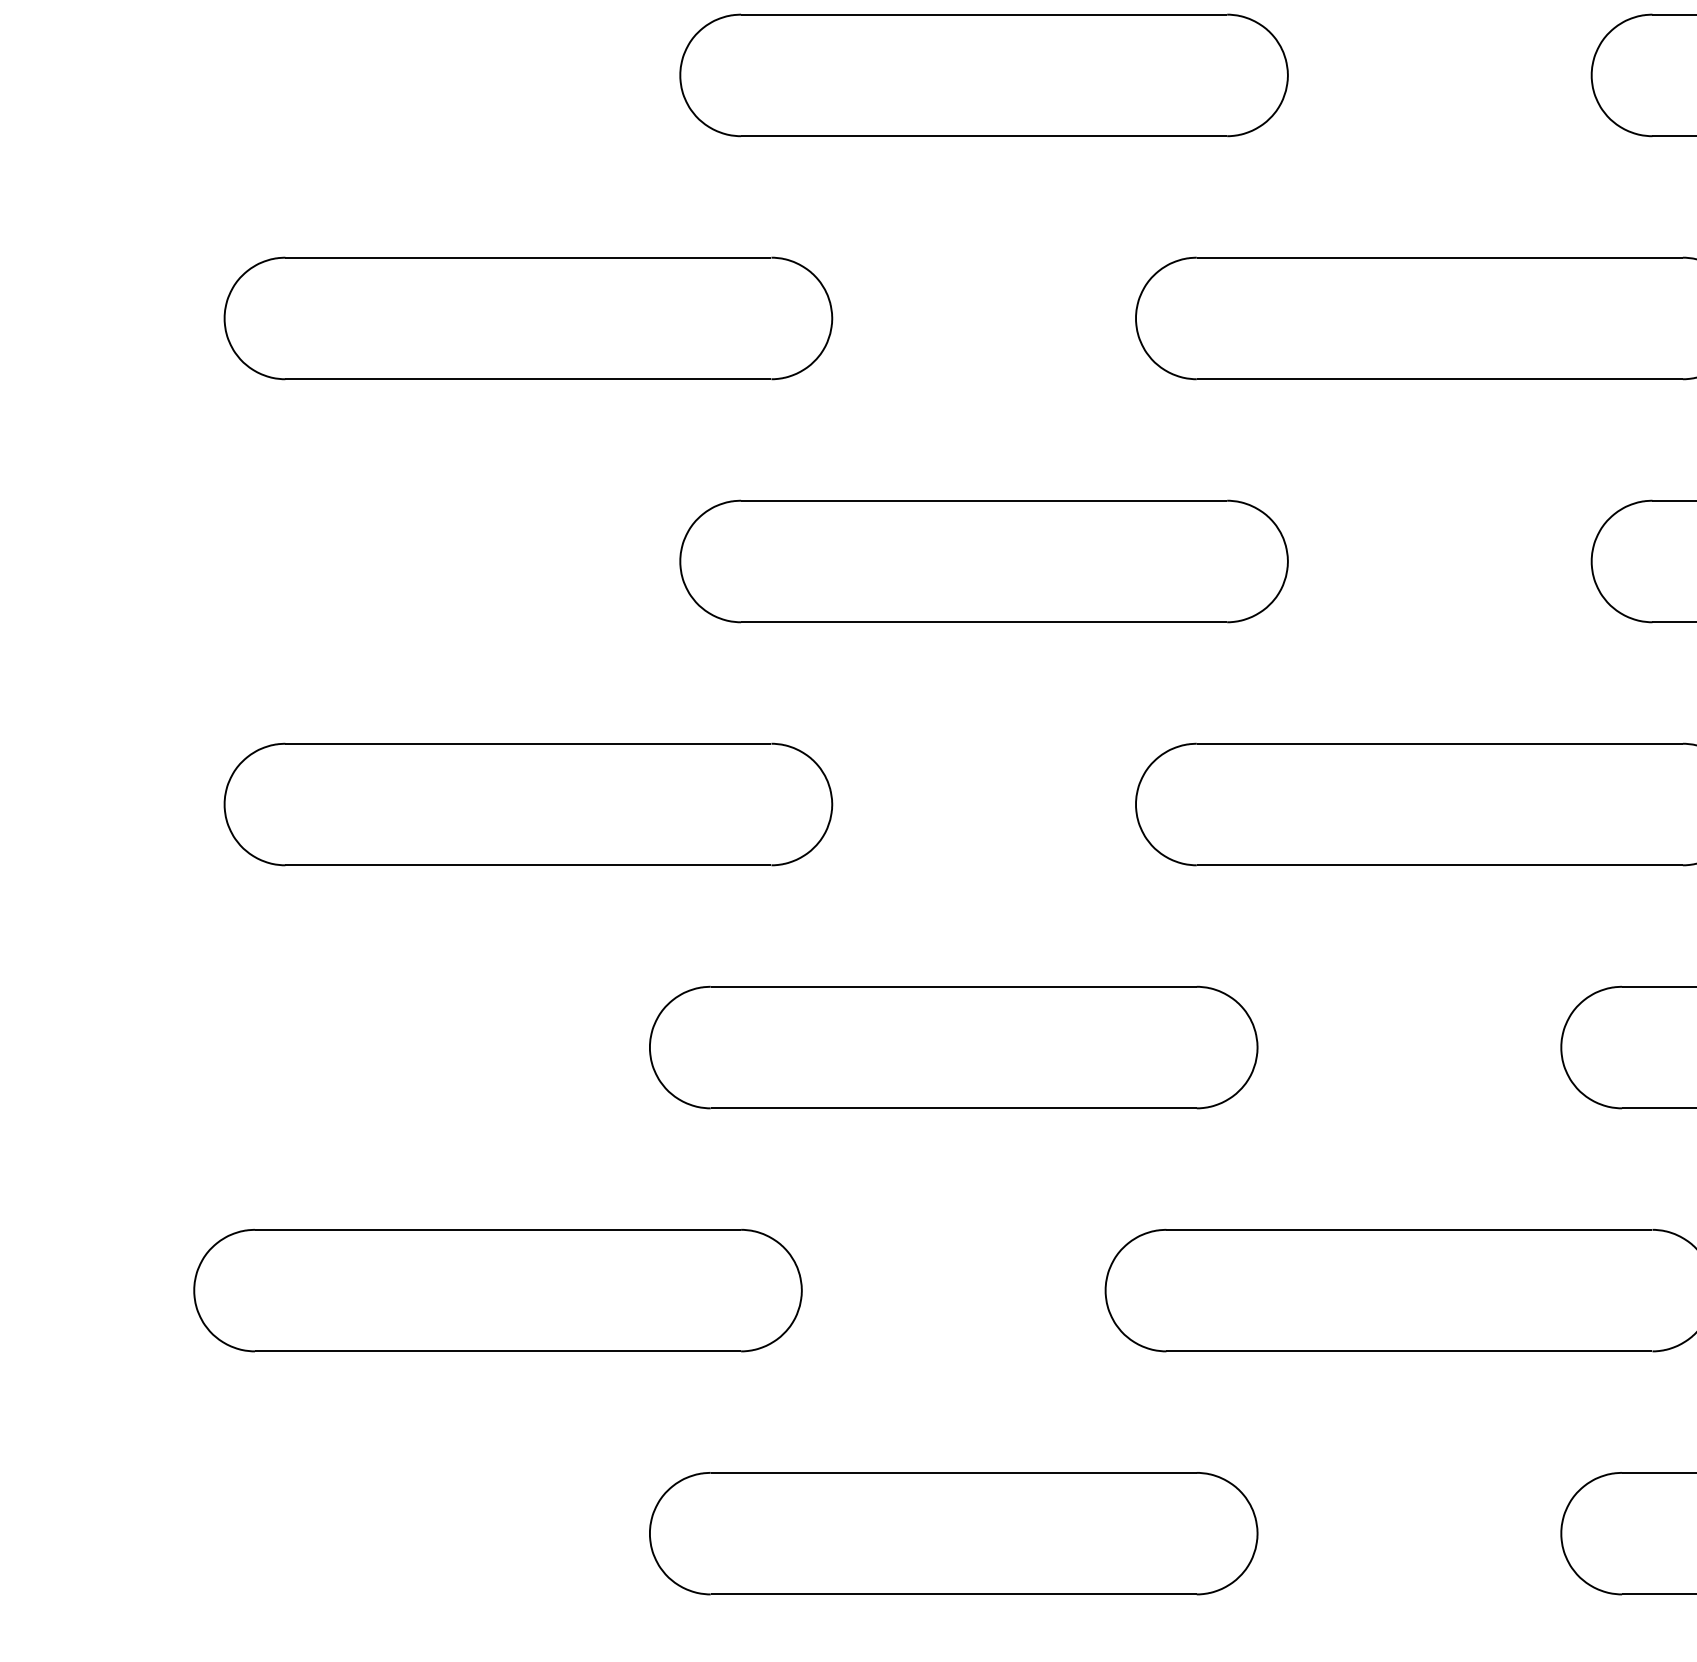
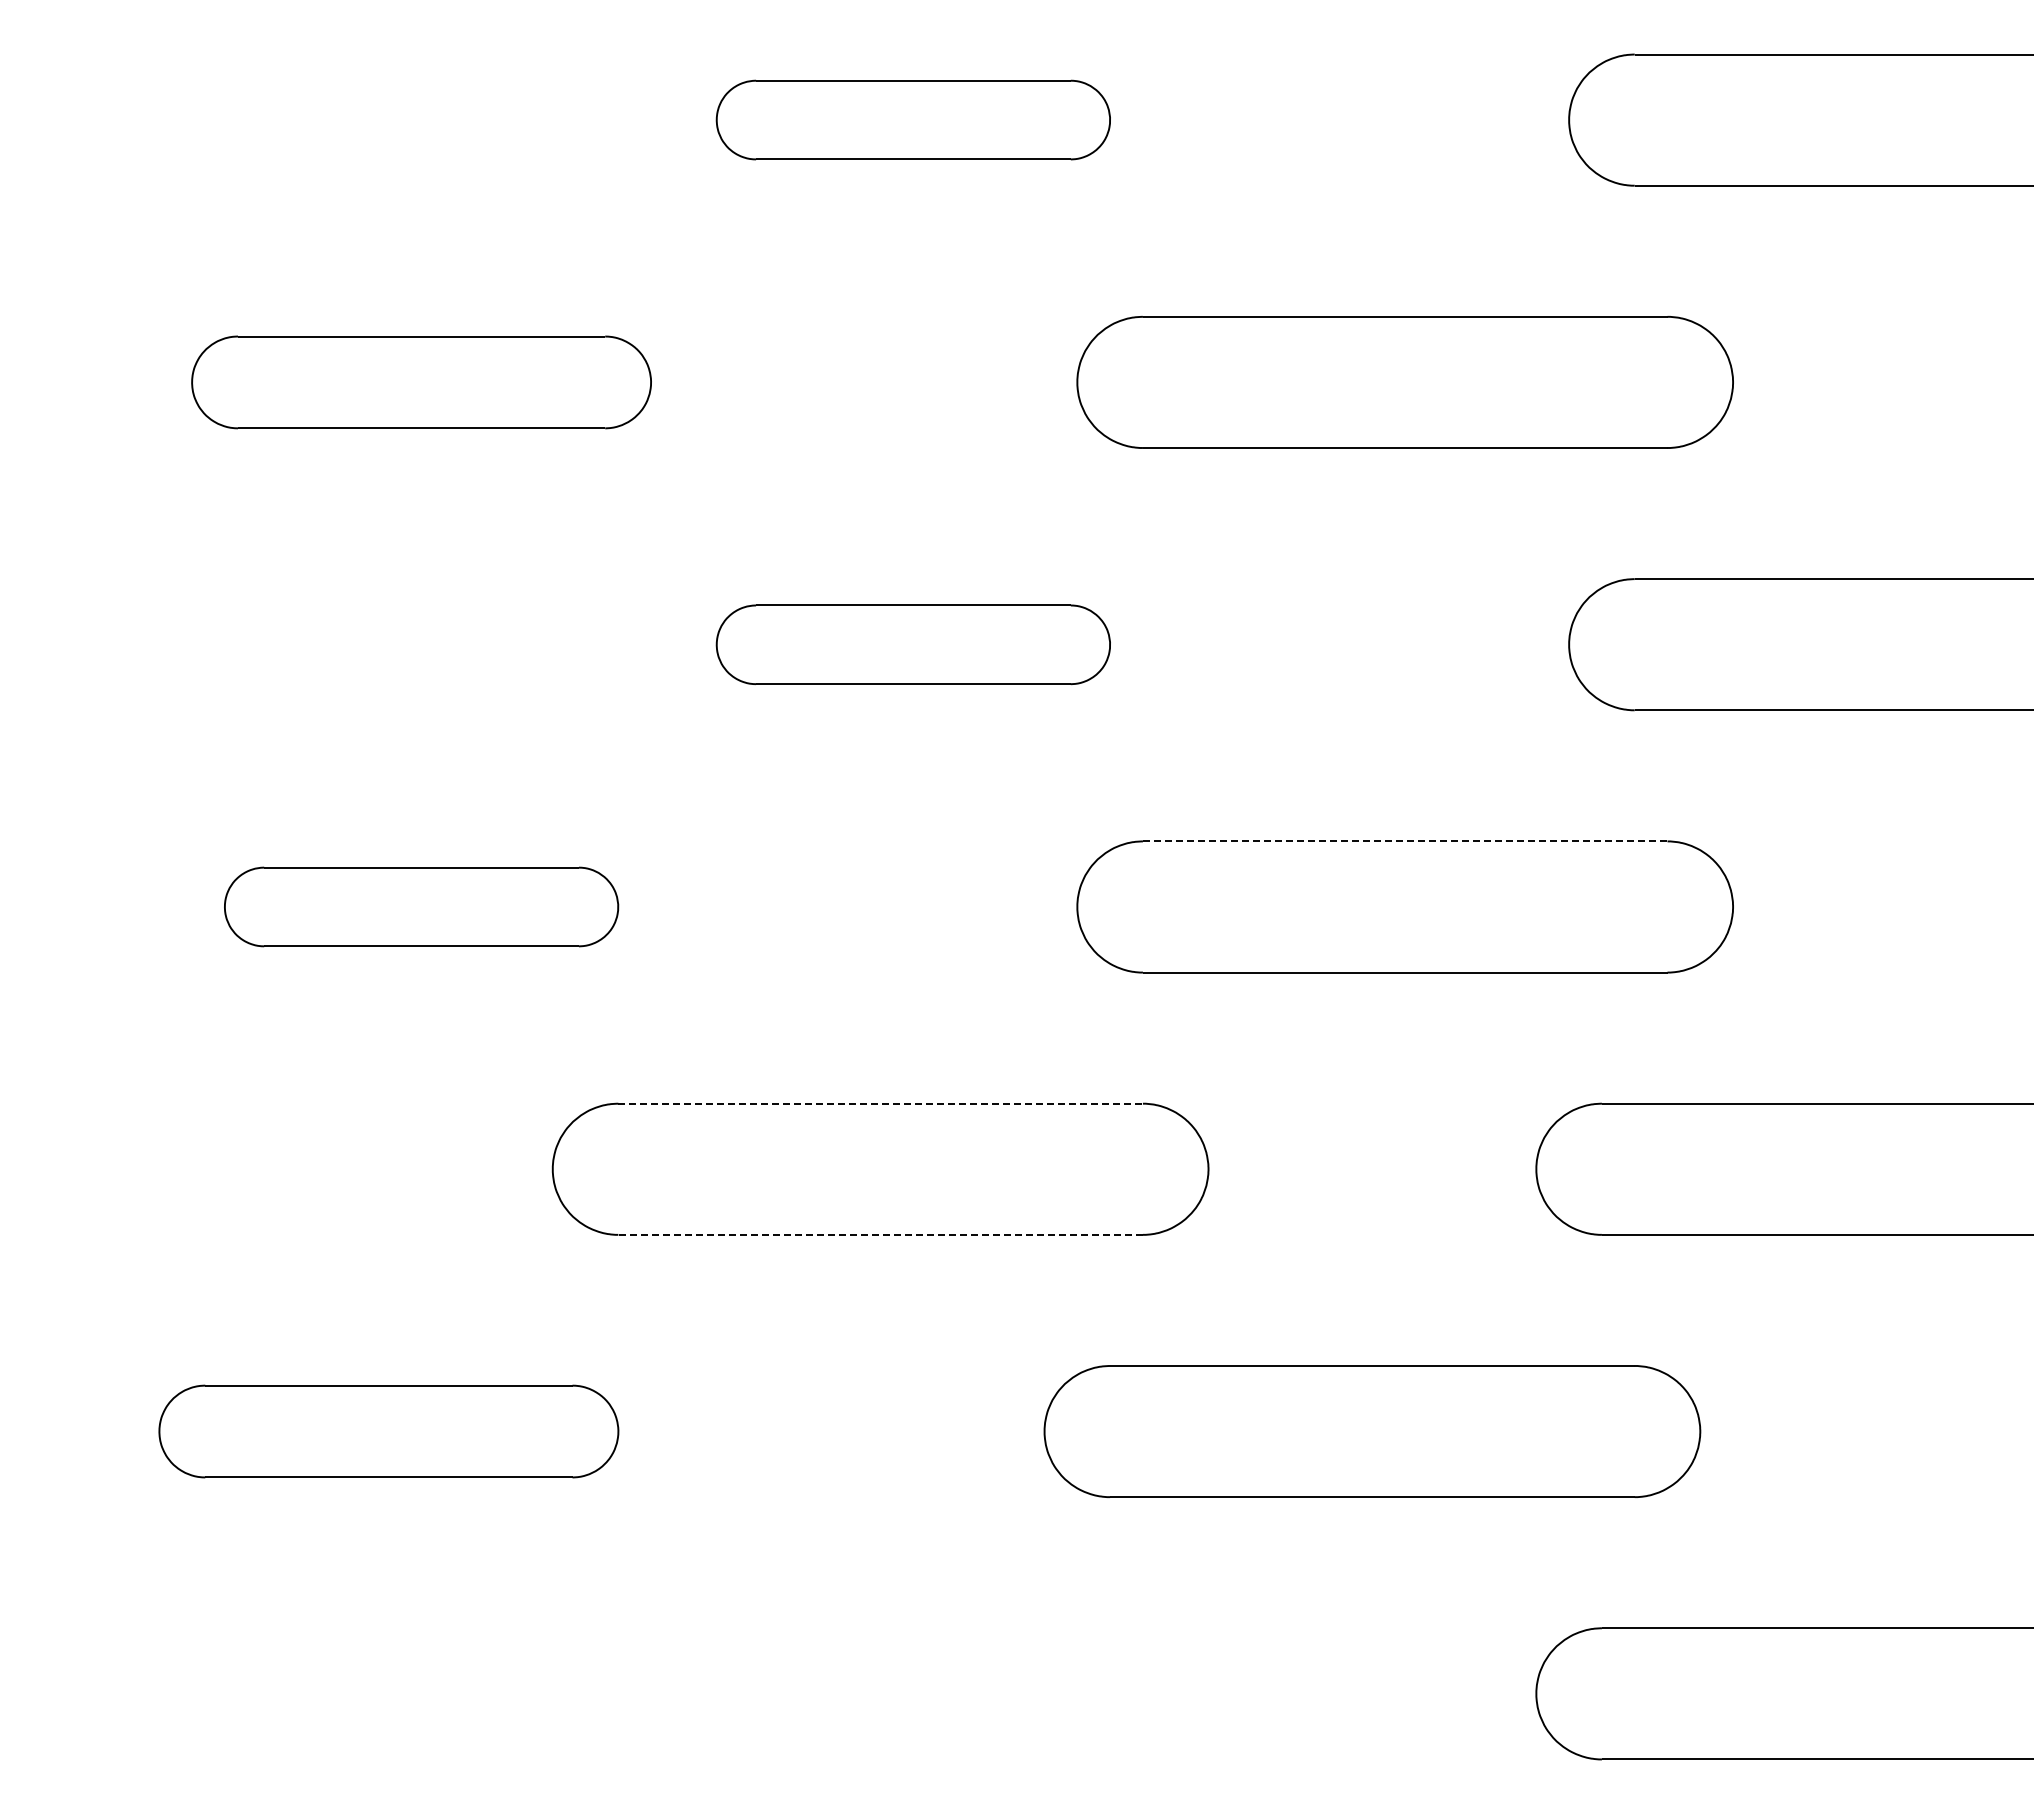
part: (984, 74) -> (913, 119), size x0.6
part: (528, 318) -> (421, 382), size x0.7
part: (984, 561) -> (913, 644), size x0.6
line: (1440, 743) -> (1405, 841), solid -> dashed
part: (528, 804) -> (421, 906), size x0.6
line: (954, 986) -> (881, 1103), solid -> dashed
line: (953, 1108) -> (880, 1234), solid -> dashed
part: (497, 1290) -> (388, 1431), size x0.7
part: (953, 1533) -> (880, 1693), removed

